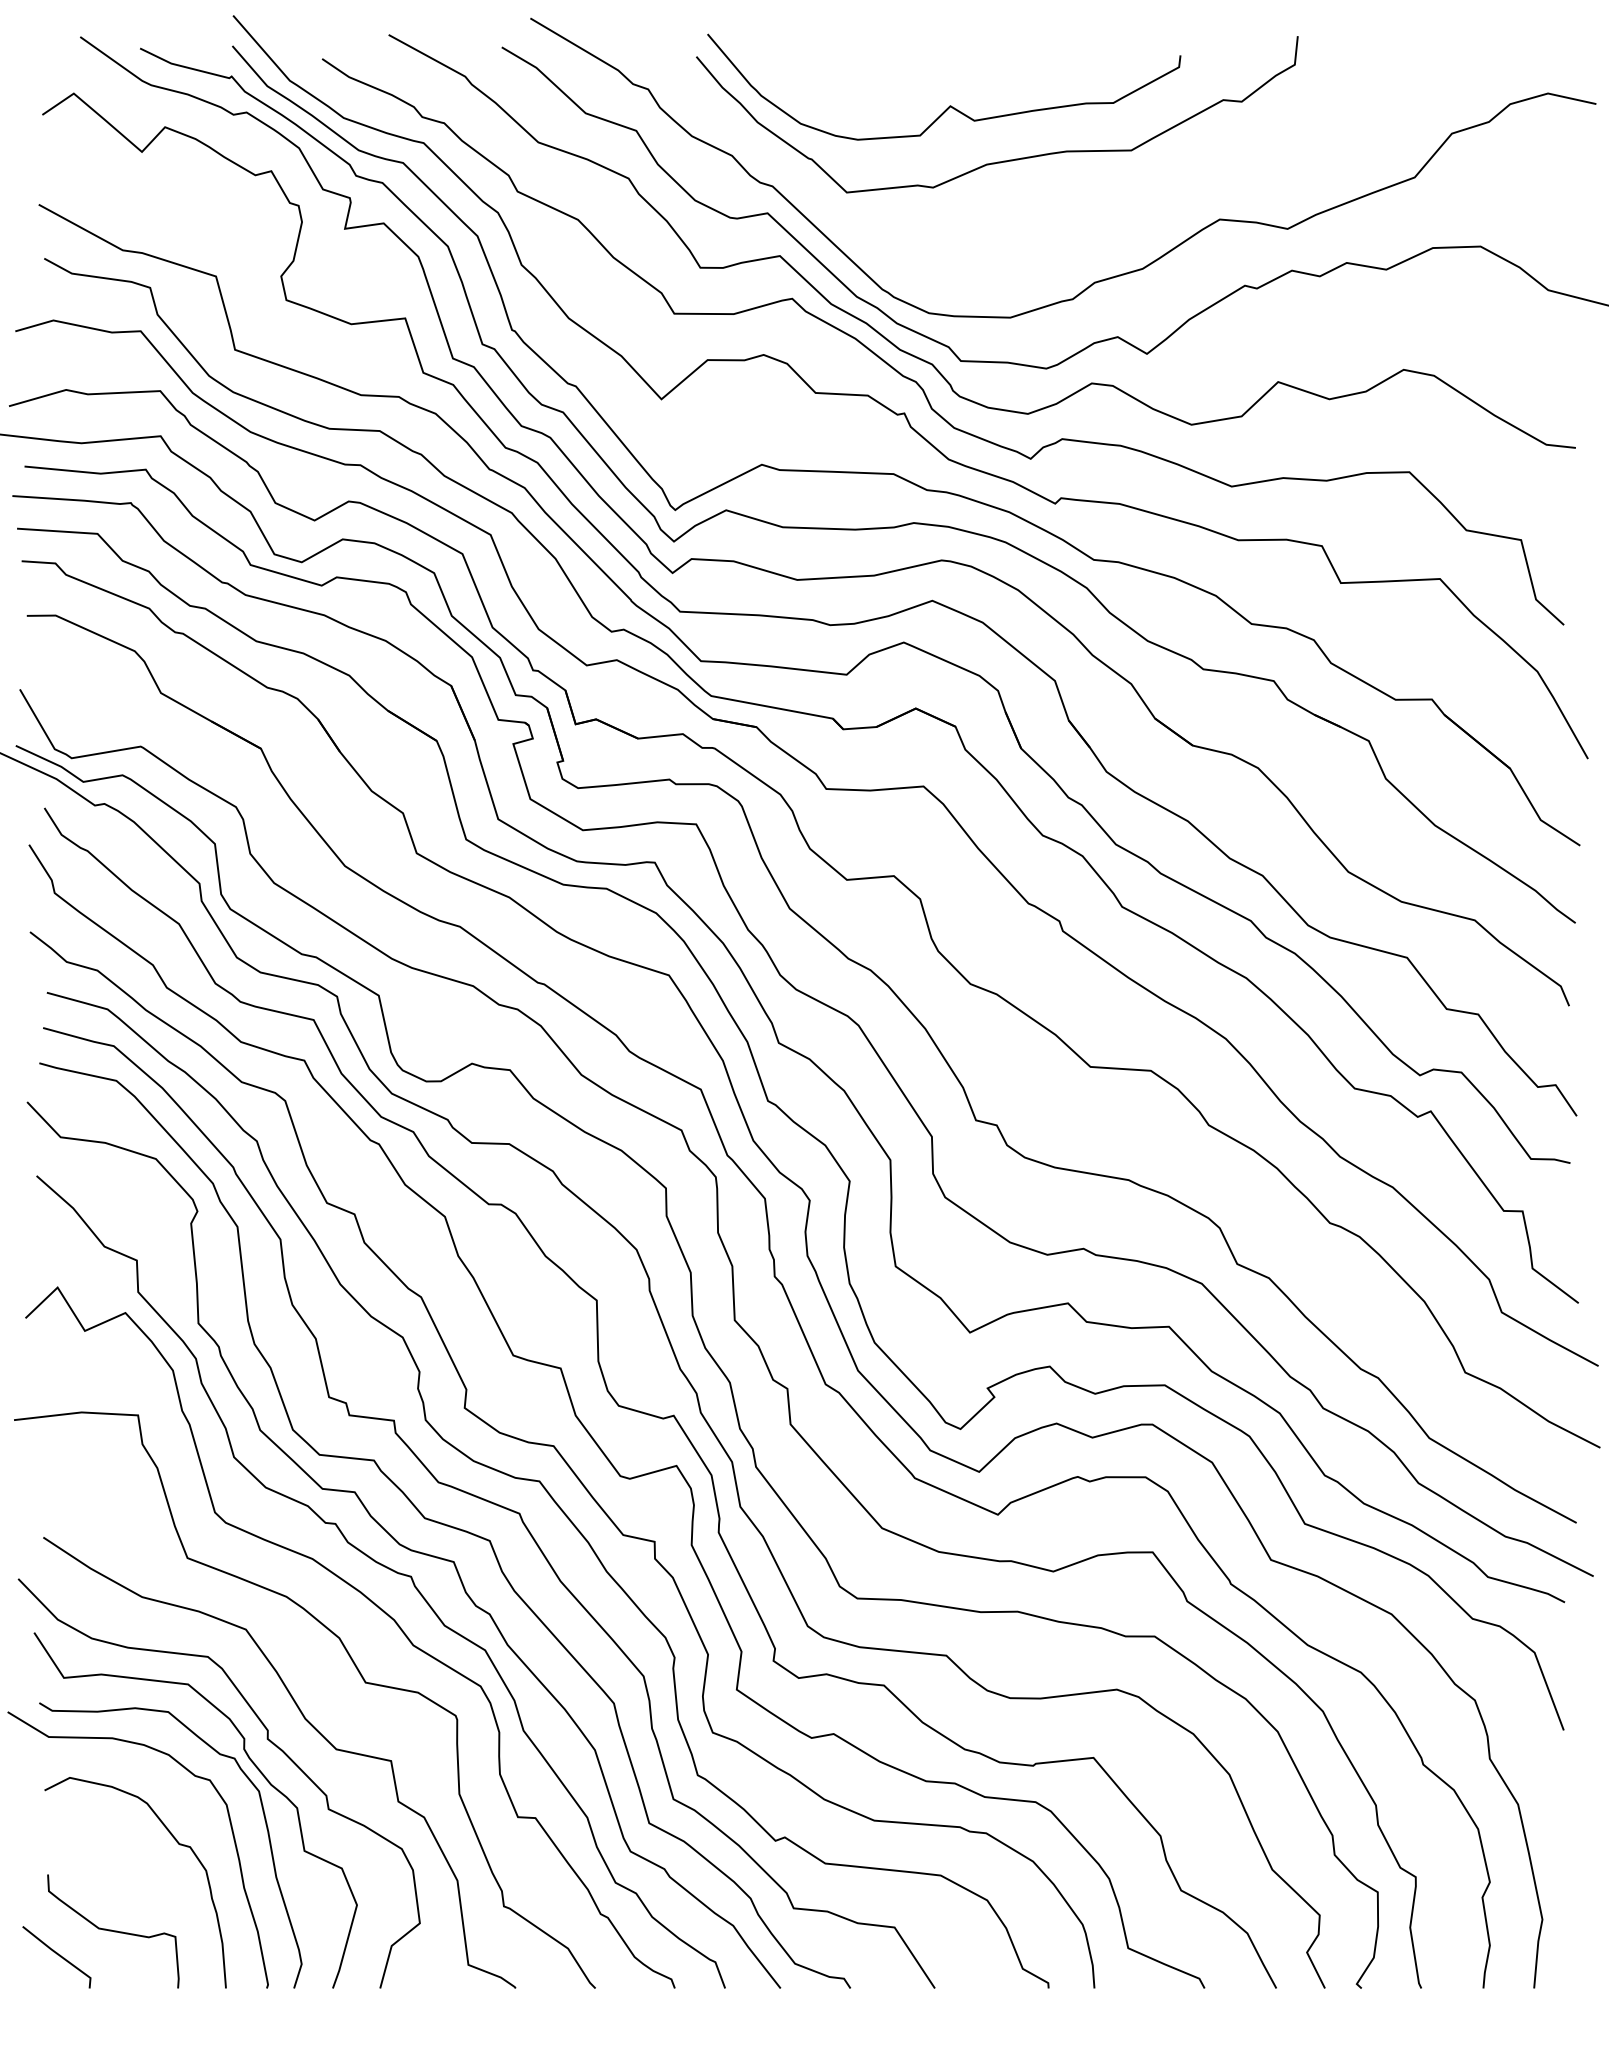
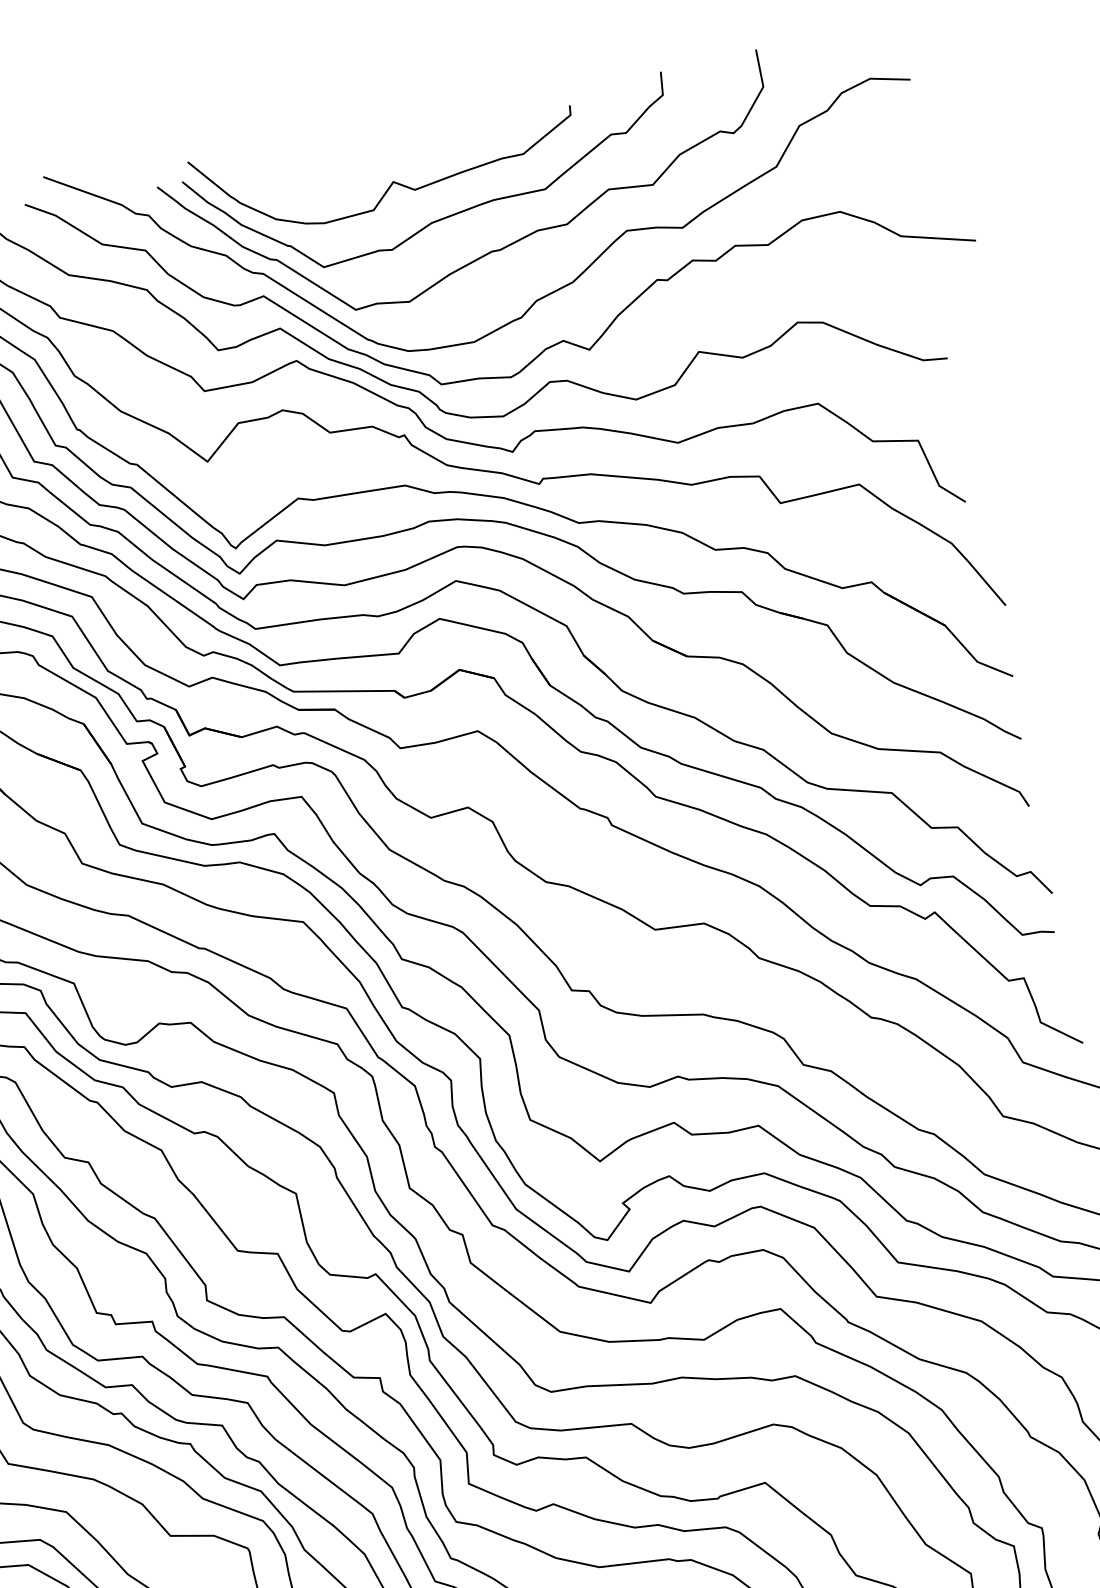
curve: (1050, 212) -> (490, 251), added

